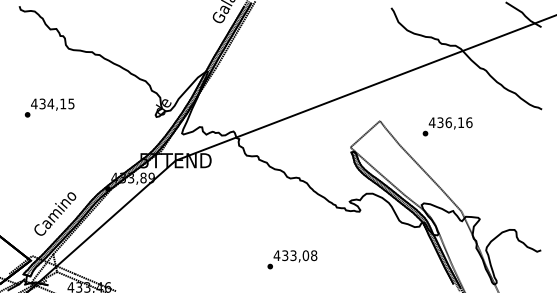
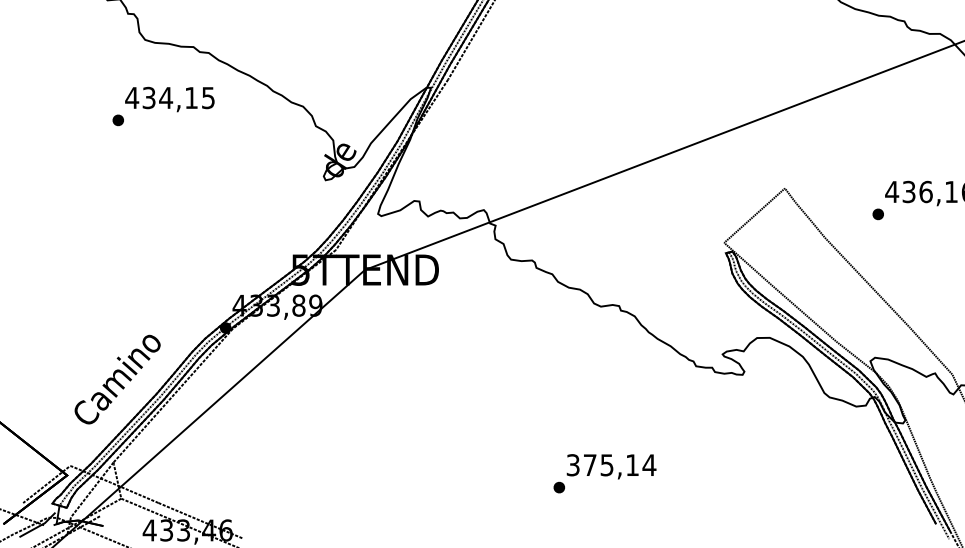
text: (49, 107) -> (163, 105), moved
text: (295, 255) -> (611, 464), 433,08 -> 375,14

